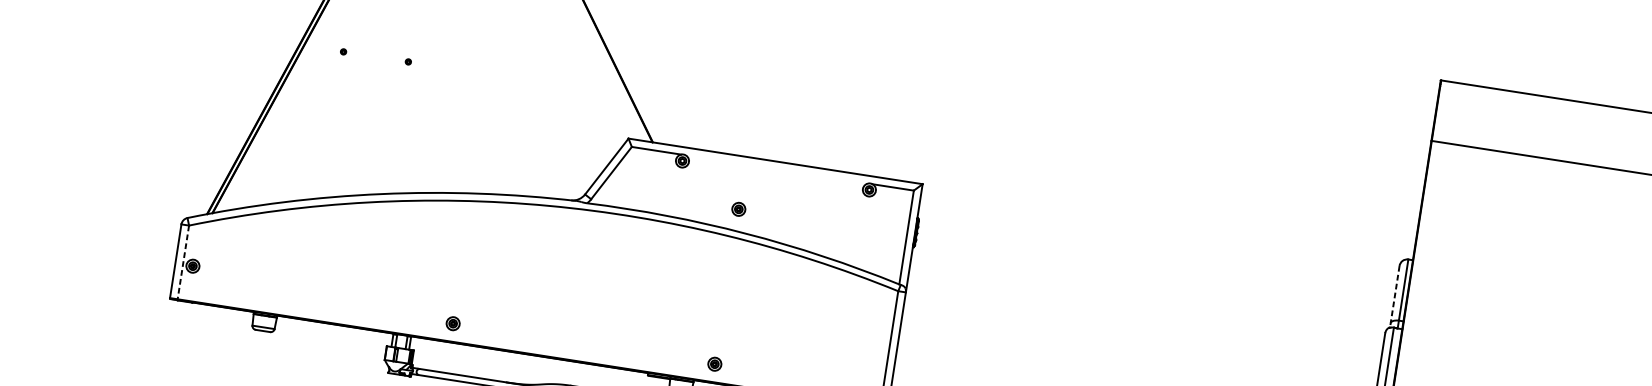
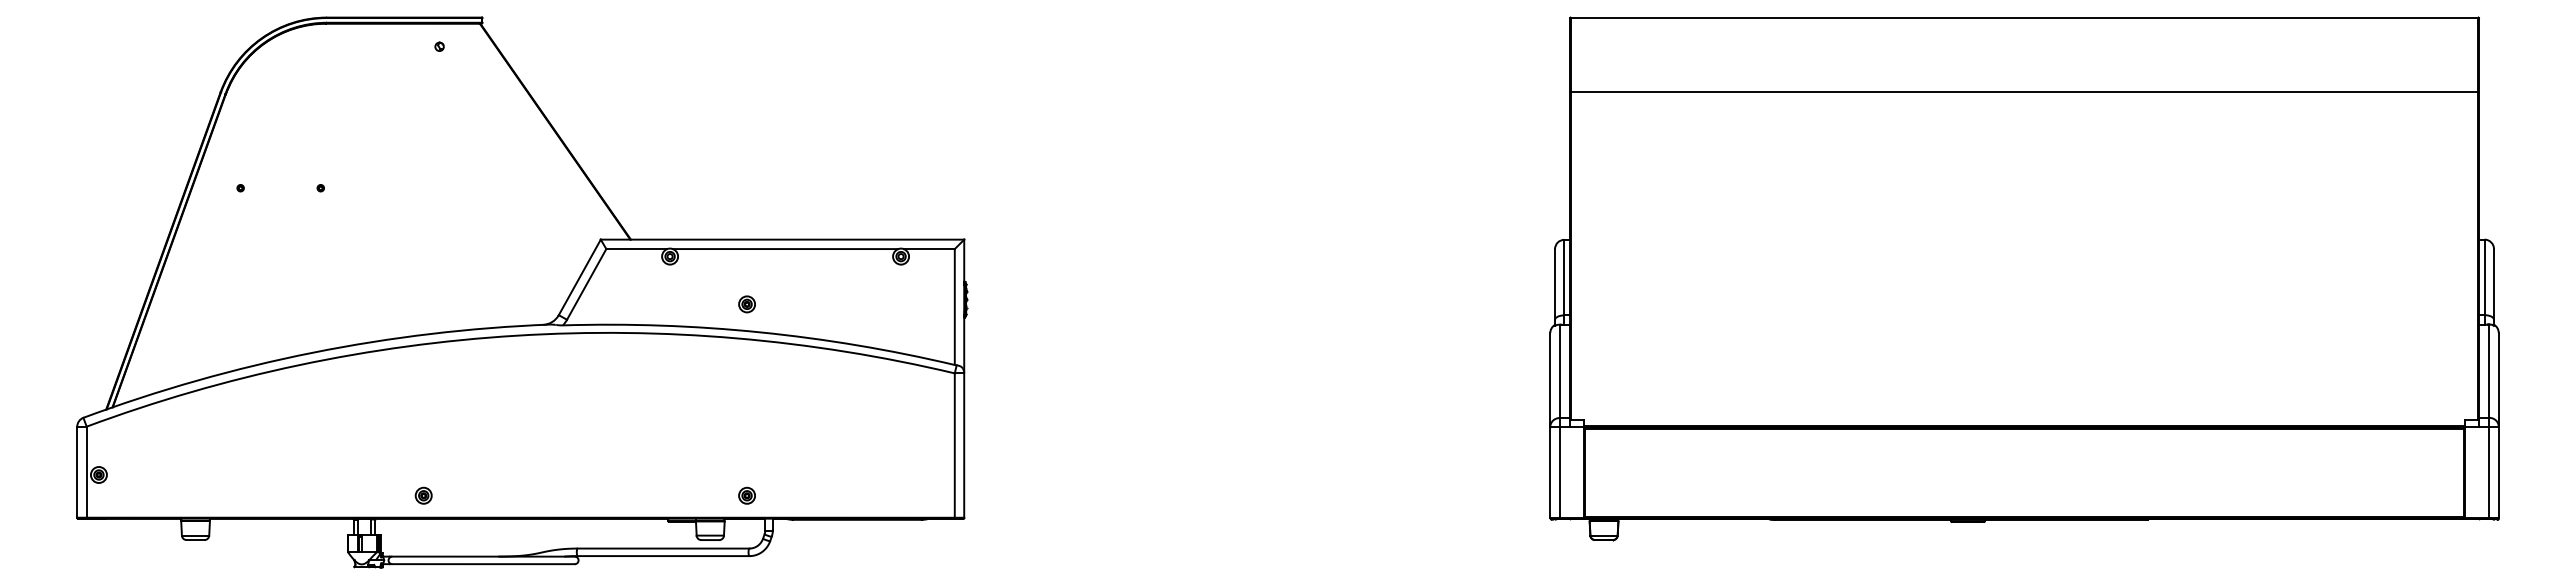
line: (776, 169) -> (785, 249), added
line: (183, 262) -> (86, 472), dashed -> solid
line: (1395, 296) -> (1555, 287), dashed -> solid

